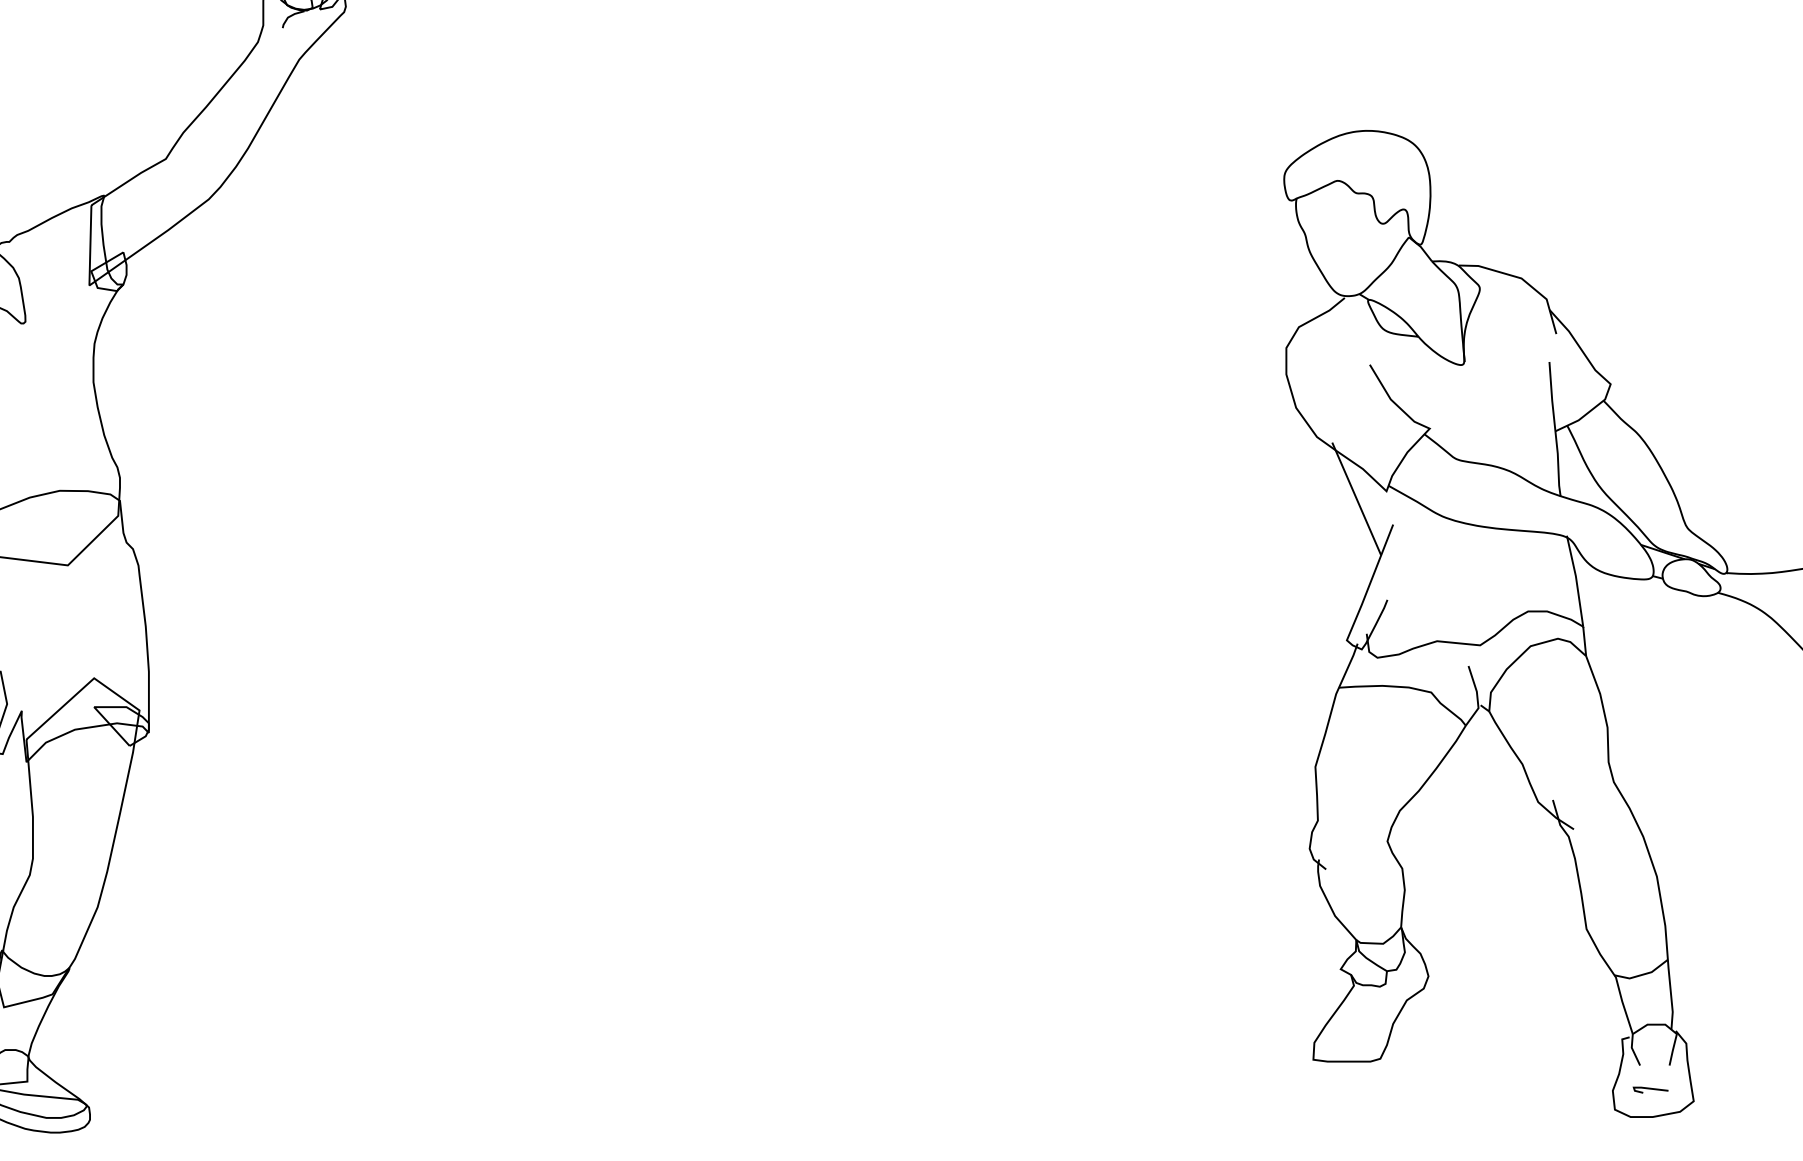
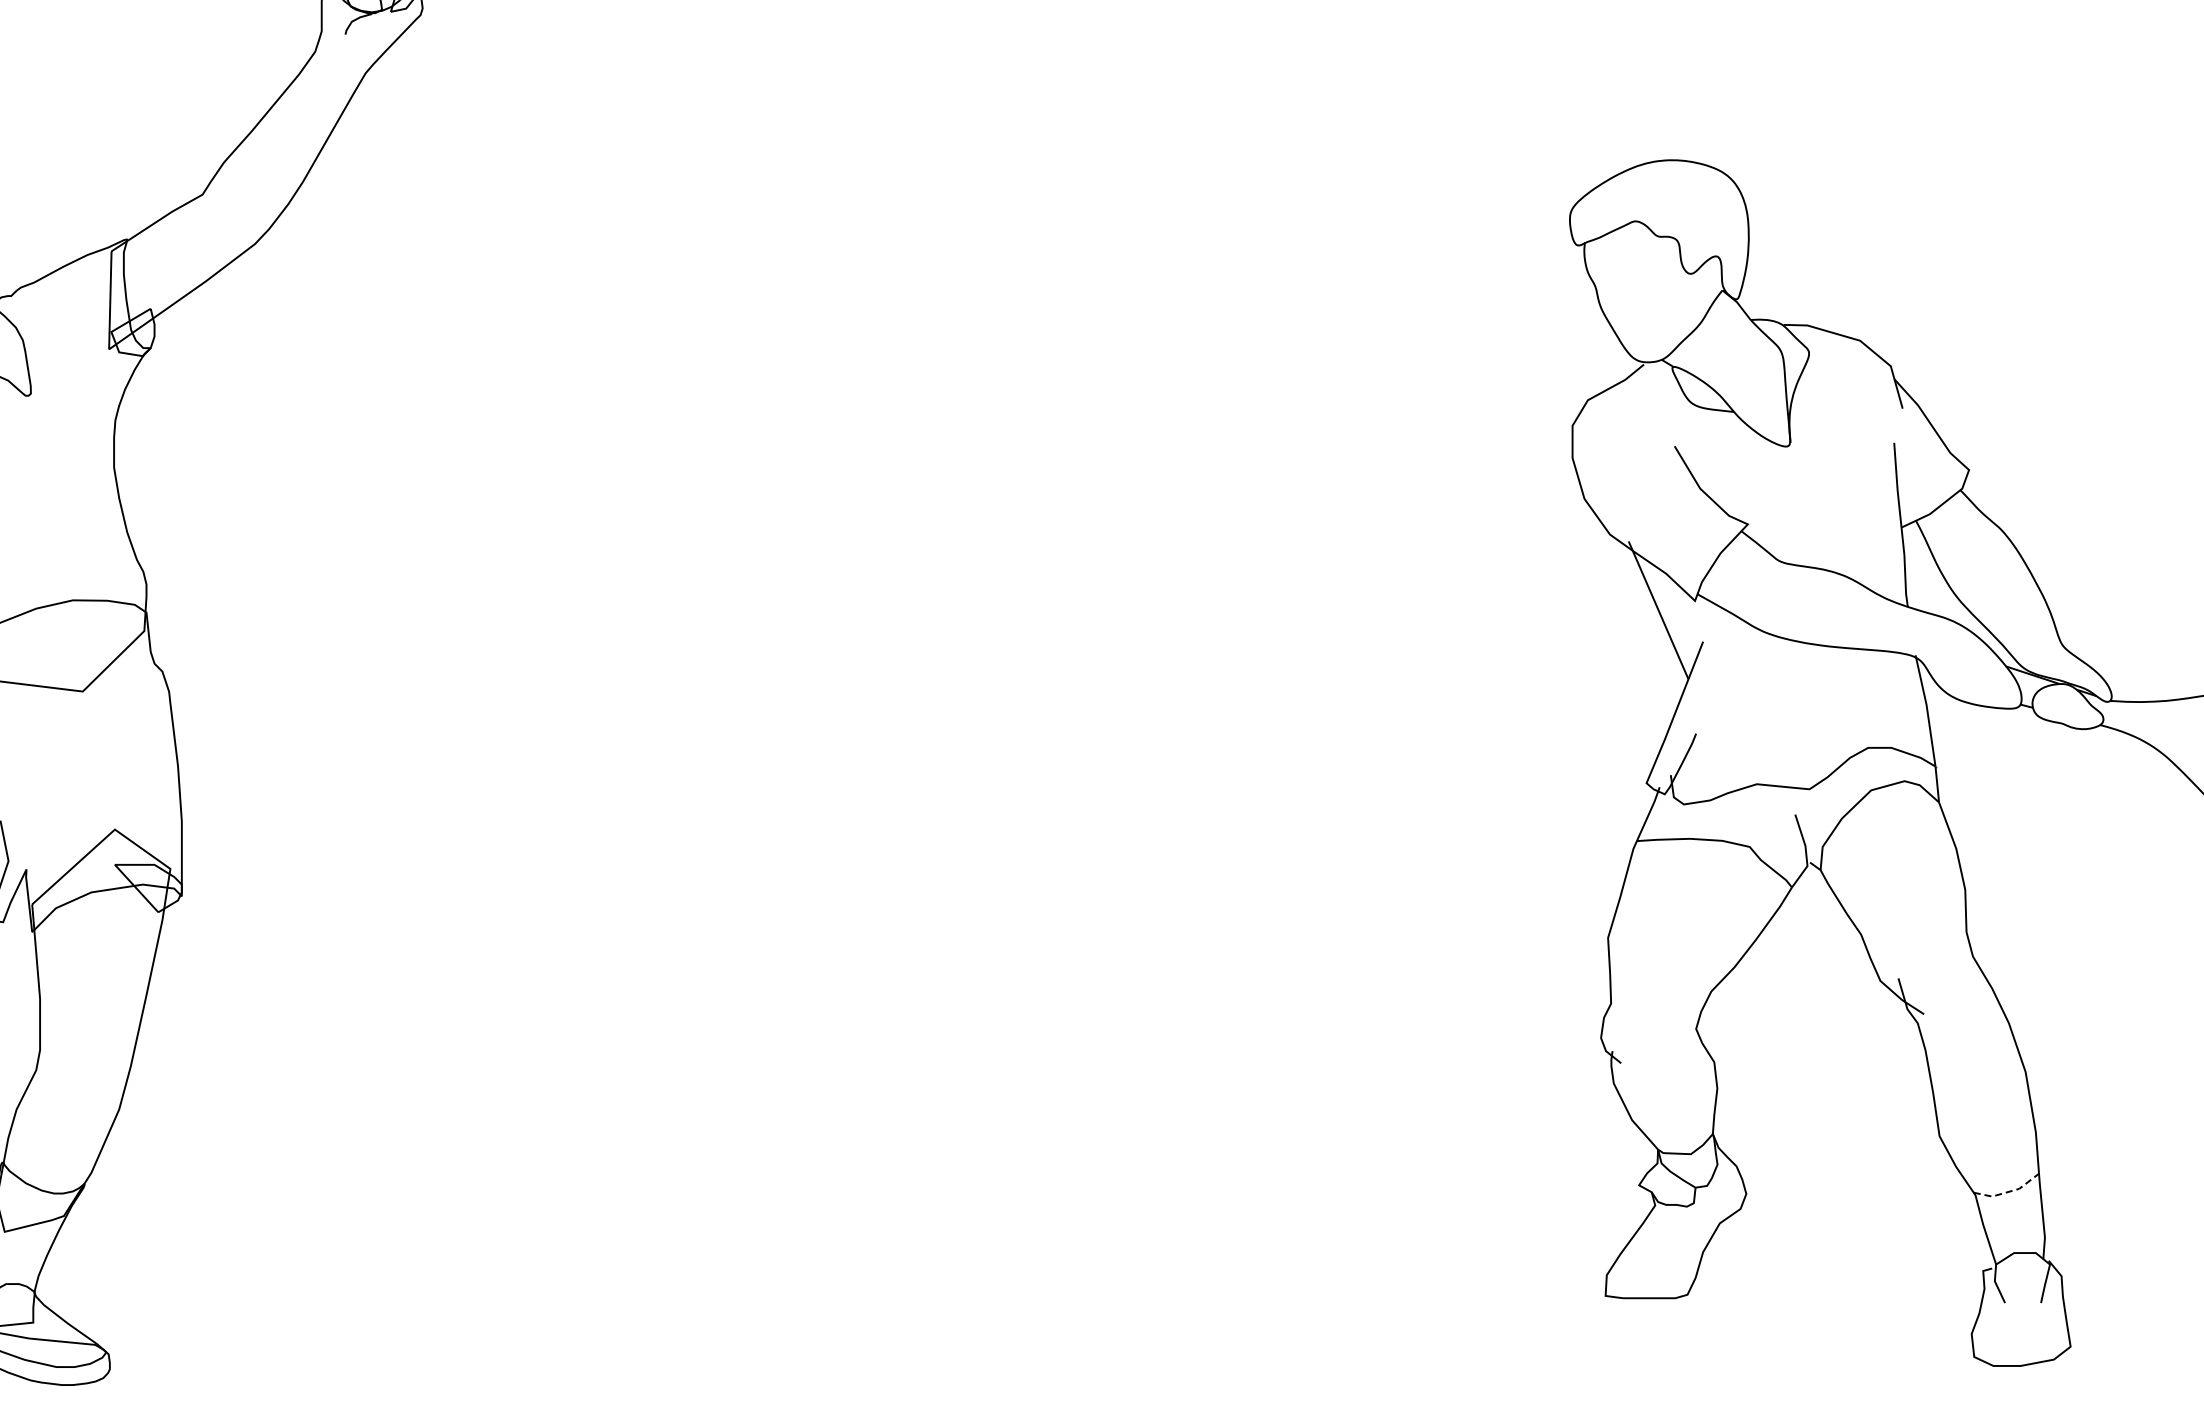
line: (1643, 974) -> (2009, 1191), solid -> dashed
line: (1650, 1089) -> (2017, 1332), removed

